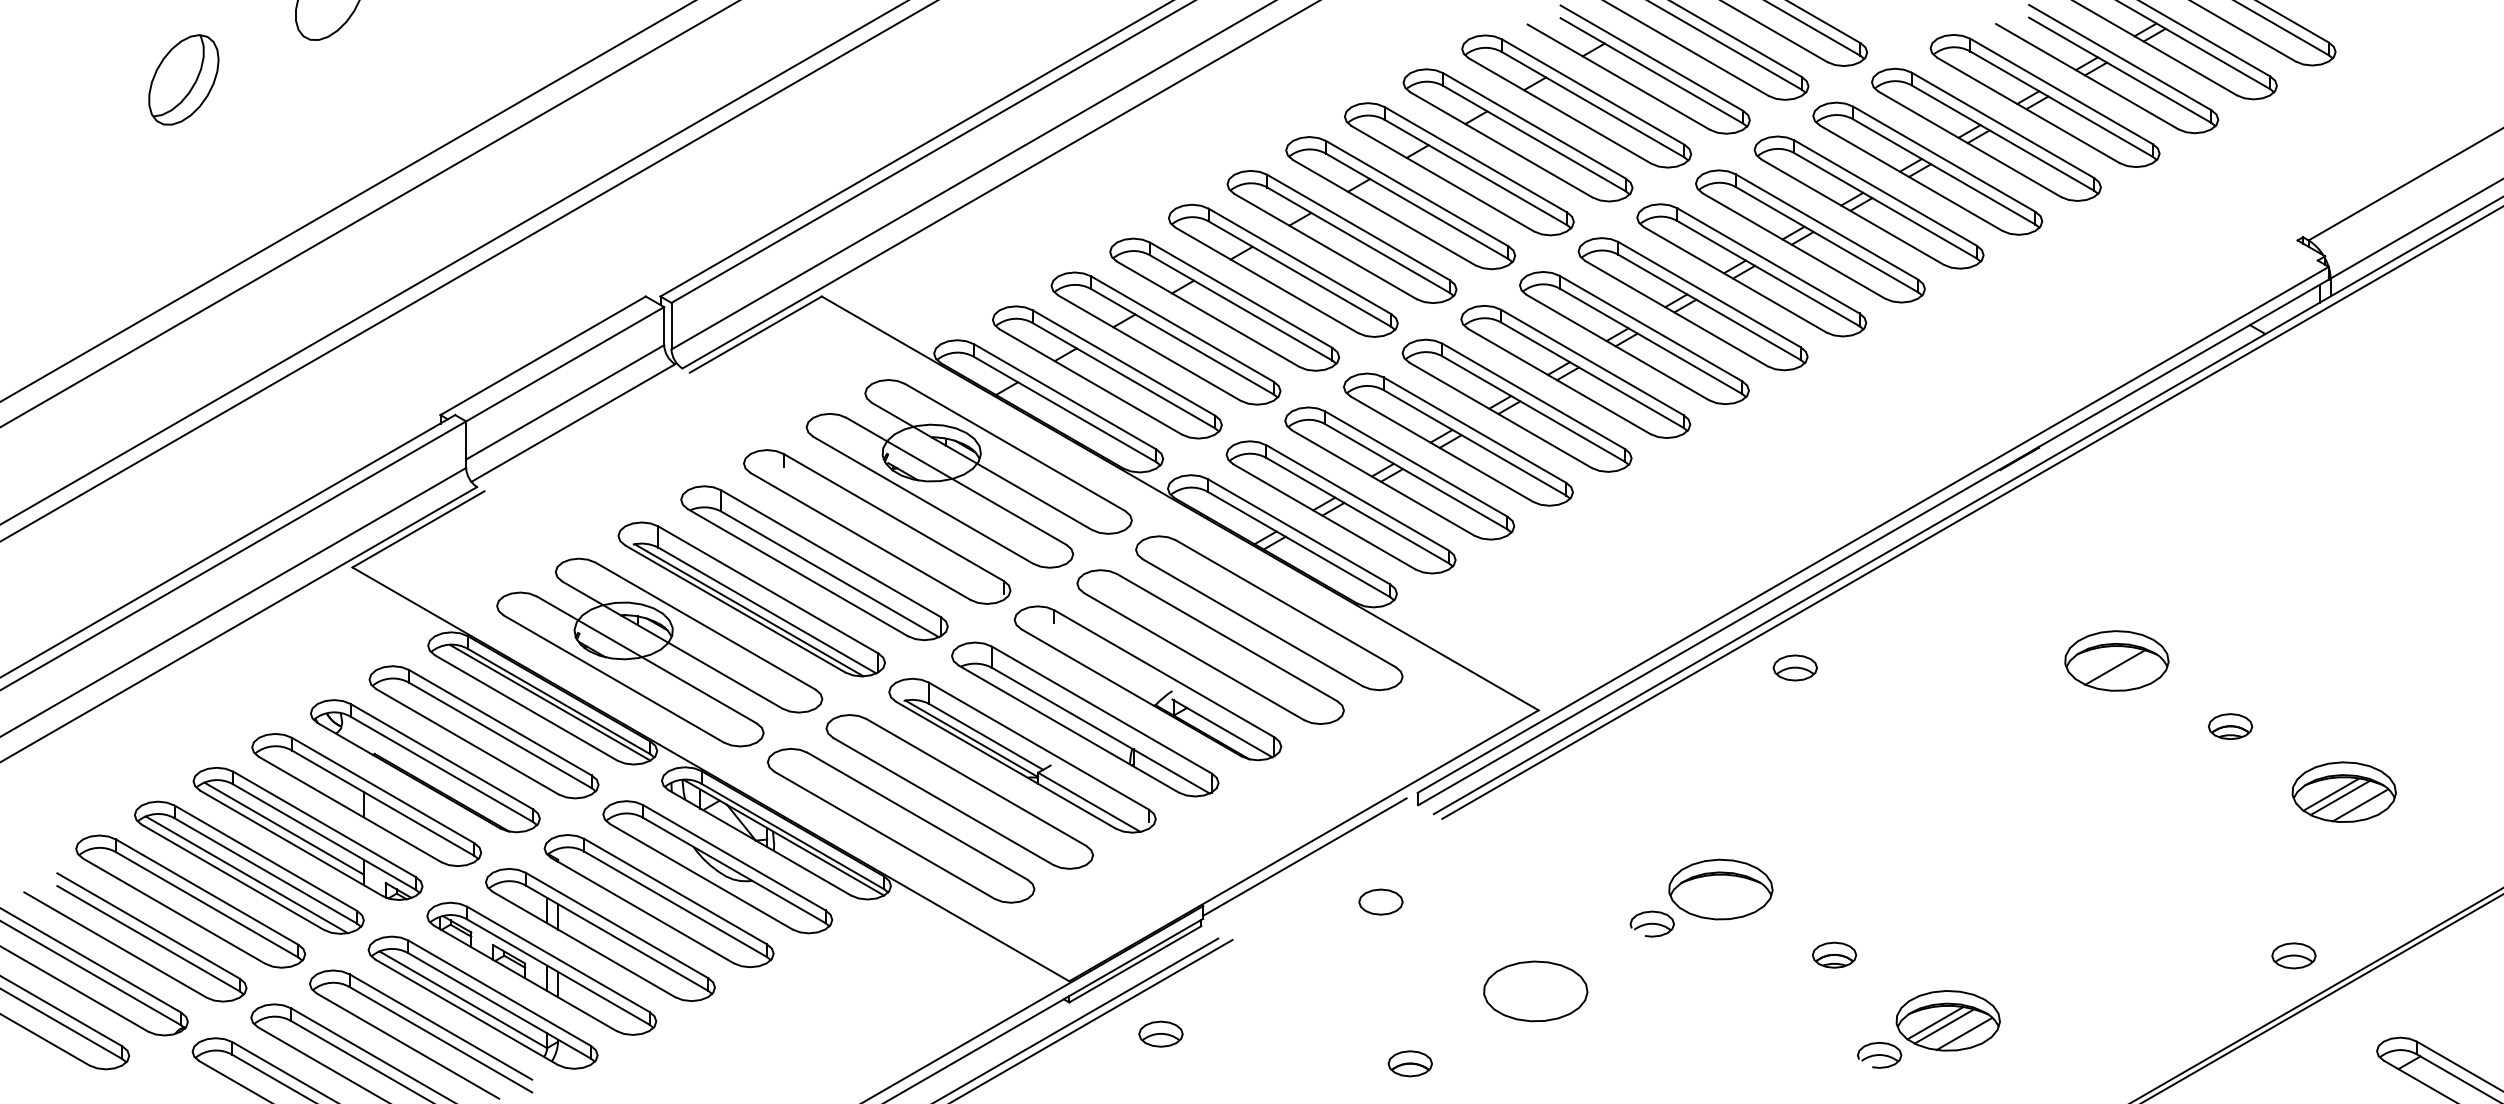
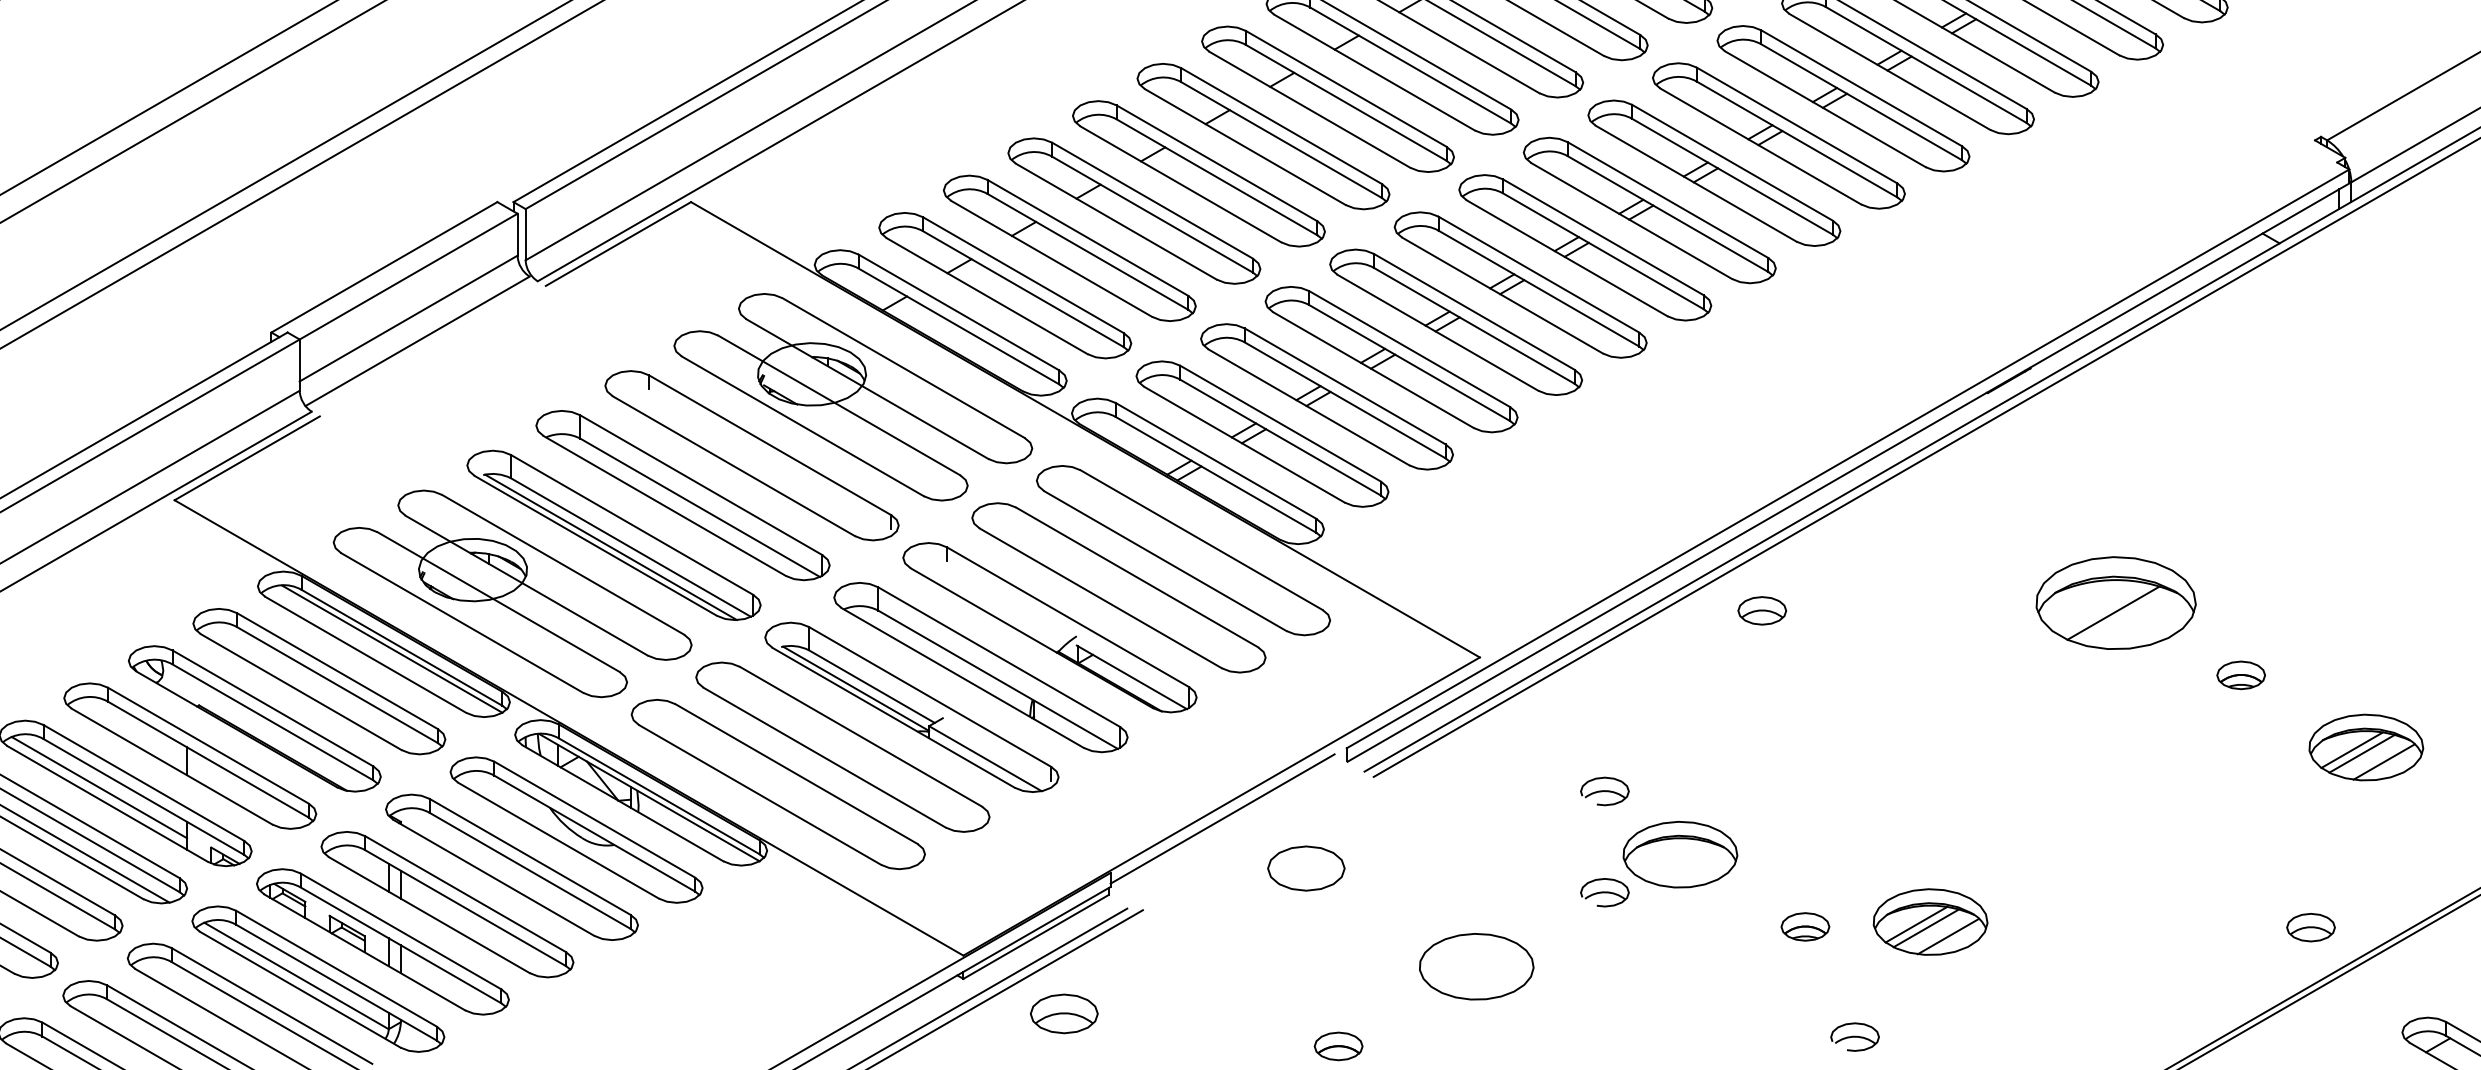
part: (2116, 660) -> (2115, 602), size x1.4
part: (1651, 831) -> (1604, 790), added
part: (1380, 901) -> (1305, 867), size x1.6
part: (1947, 1020) -> (1929, 921), moved
part: (1160, 1033) -> (1063, 1013), size x1.4

